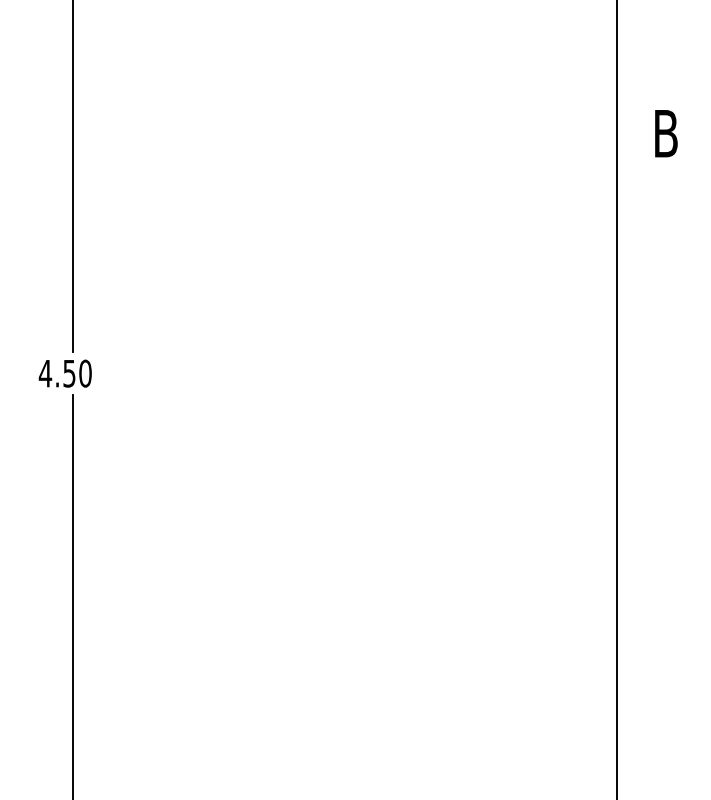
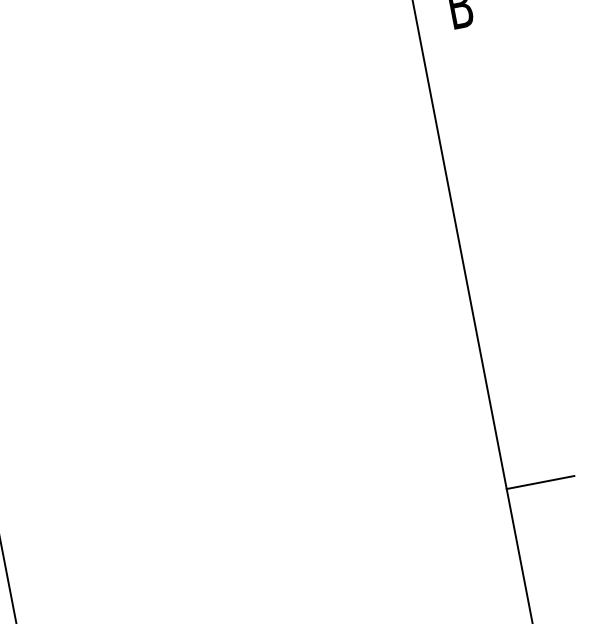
line: (653, 652) -> (540, 482), added

